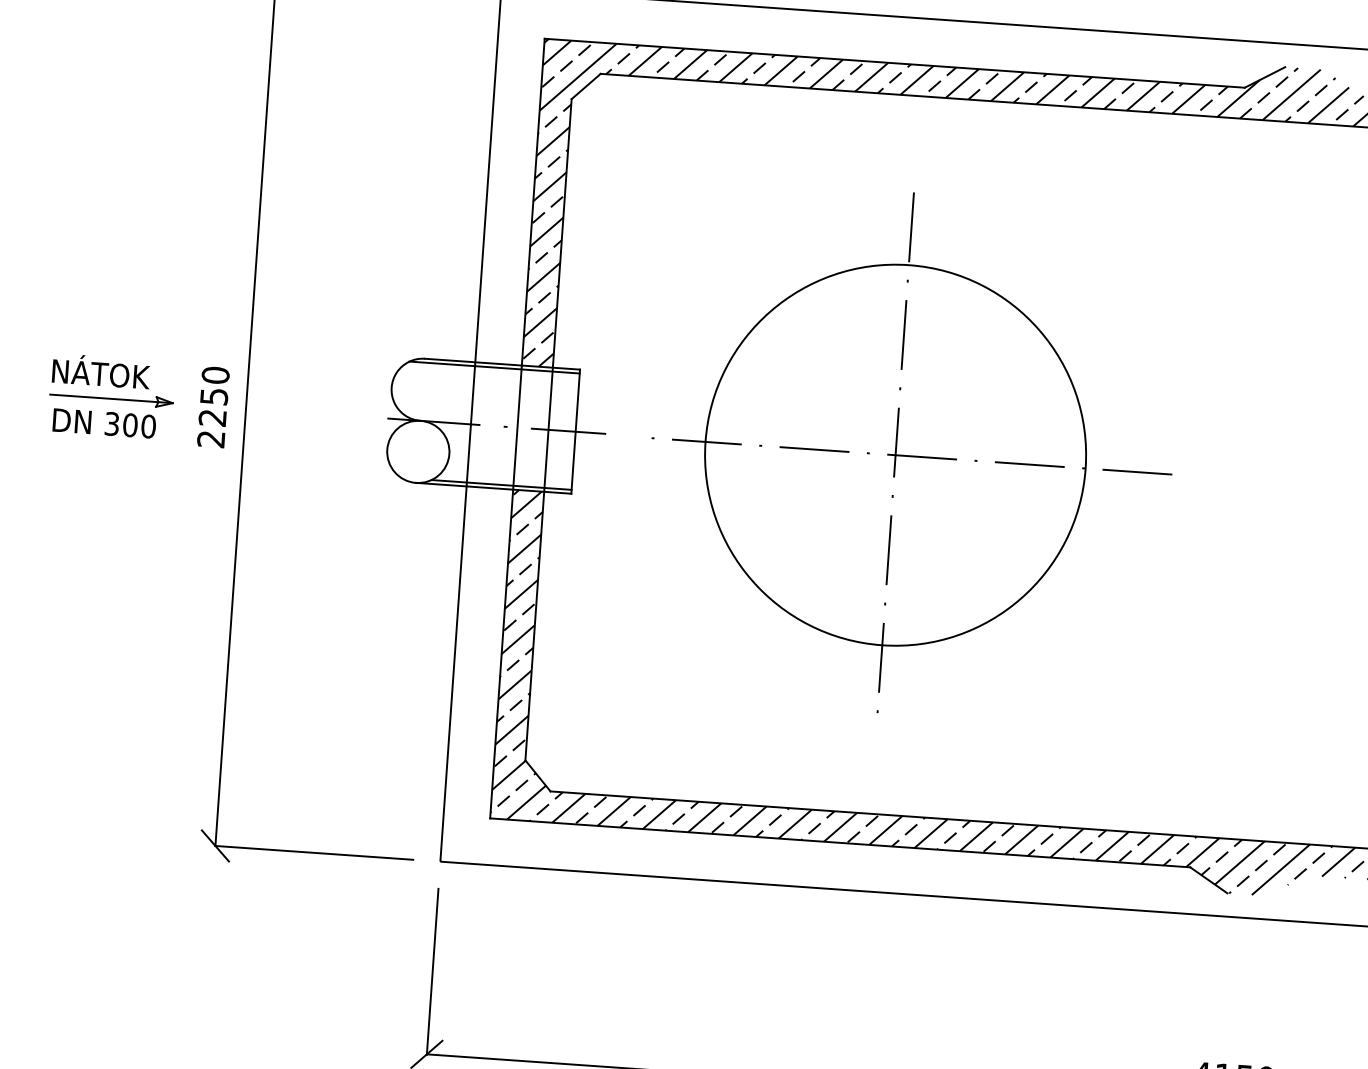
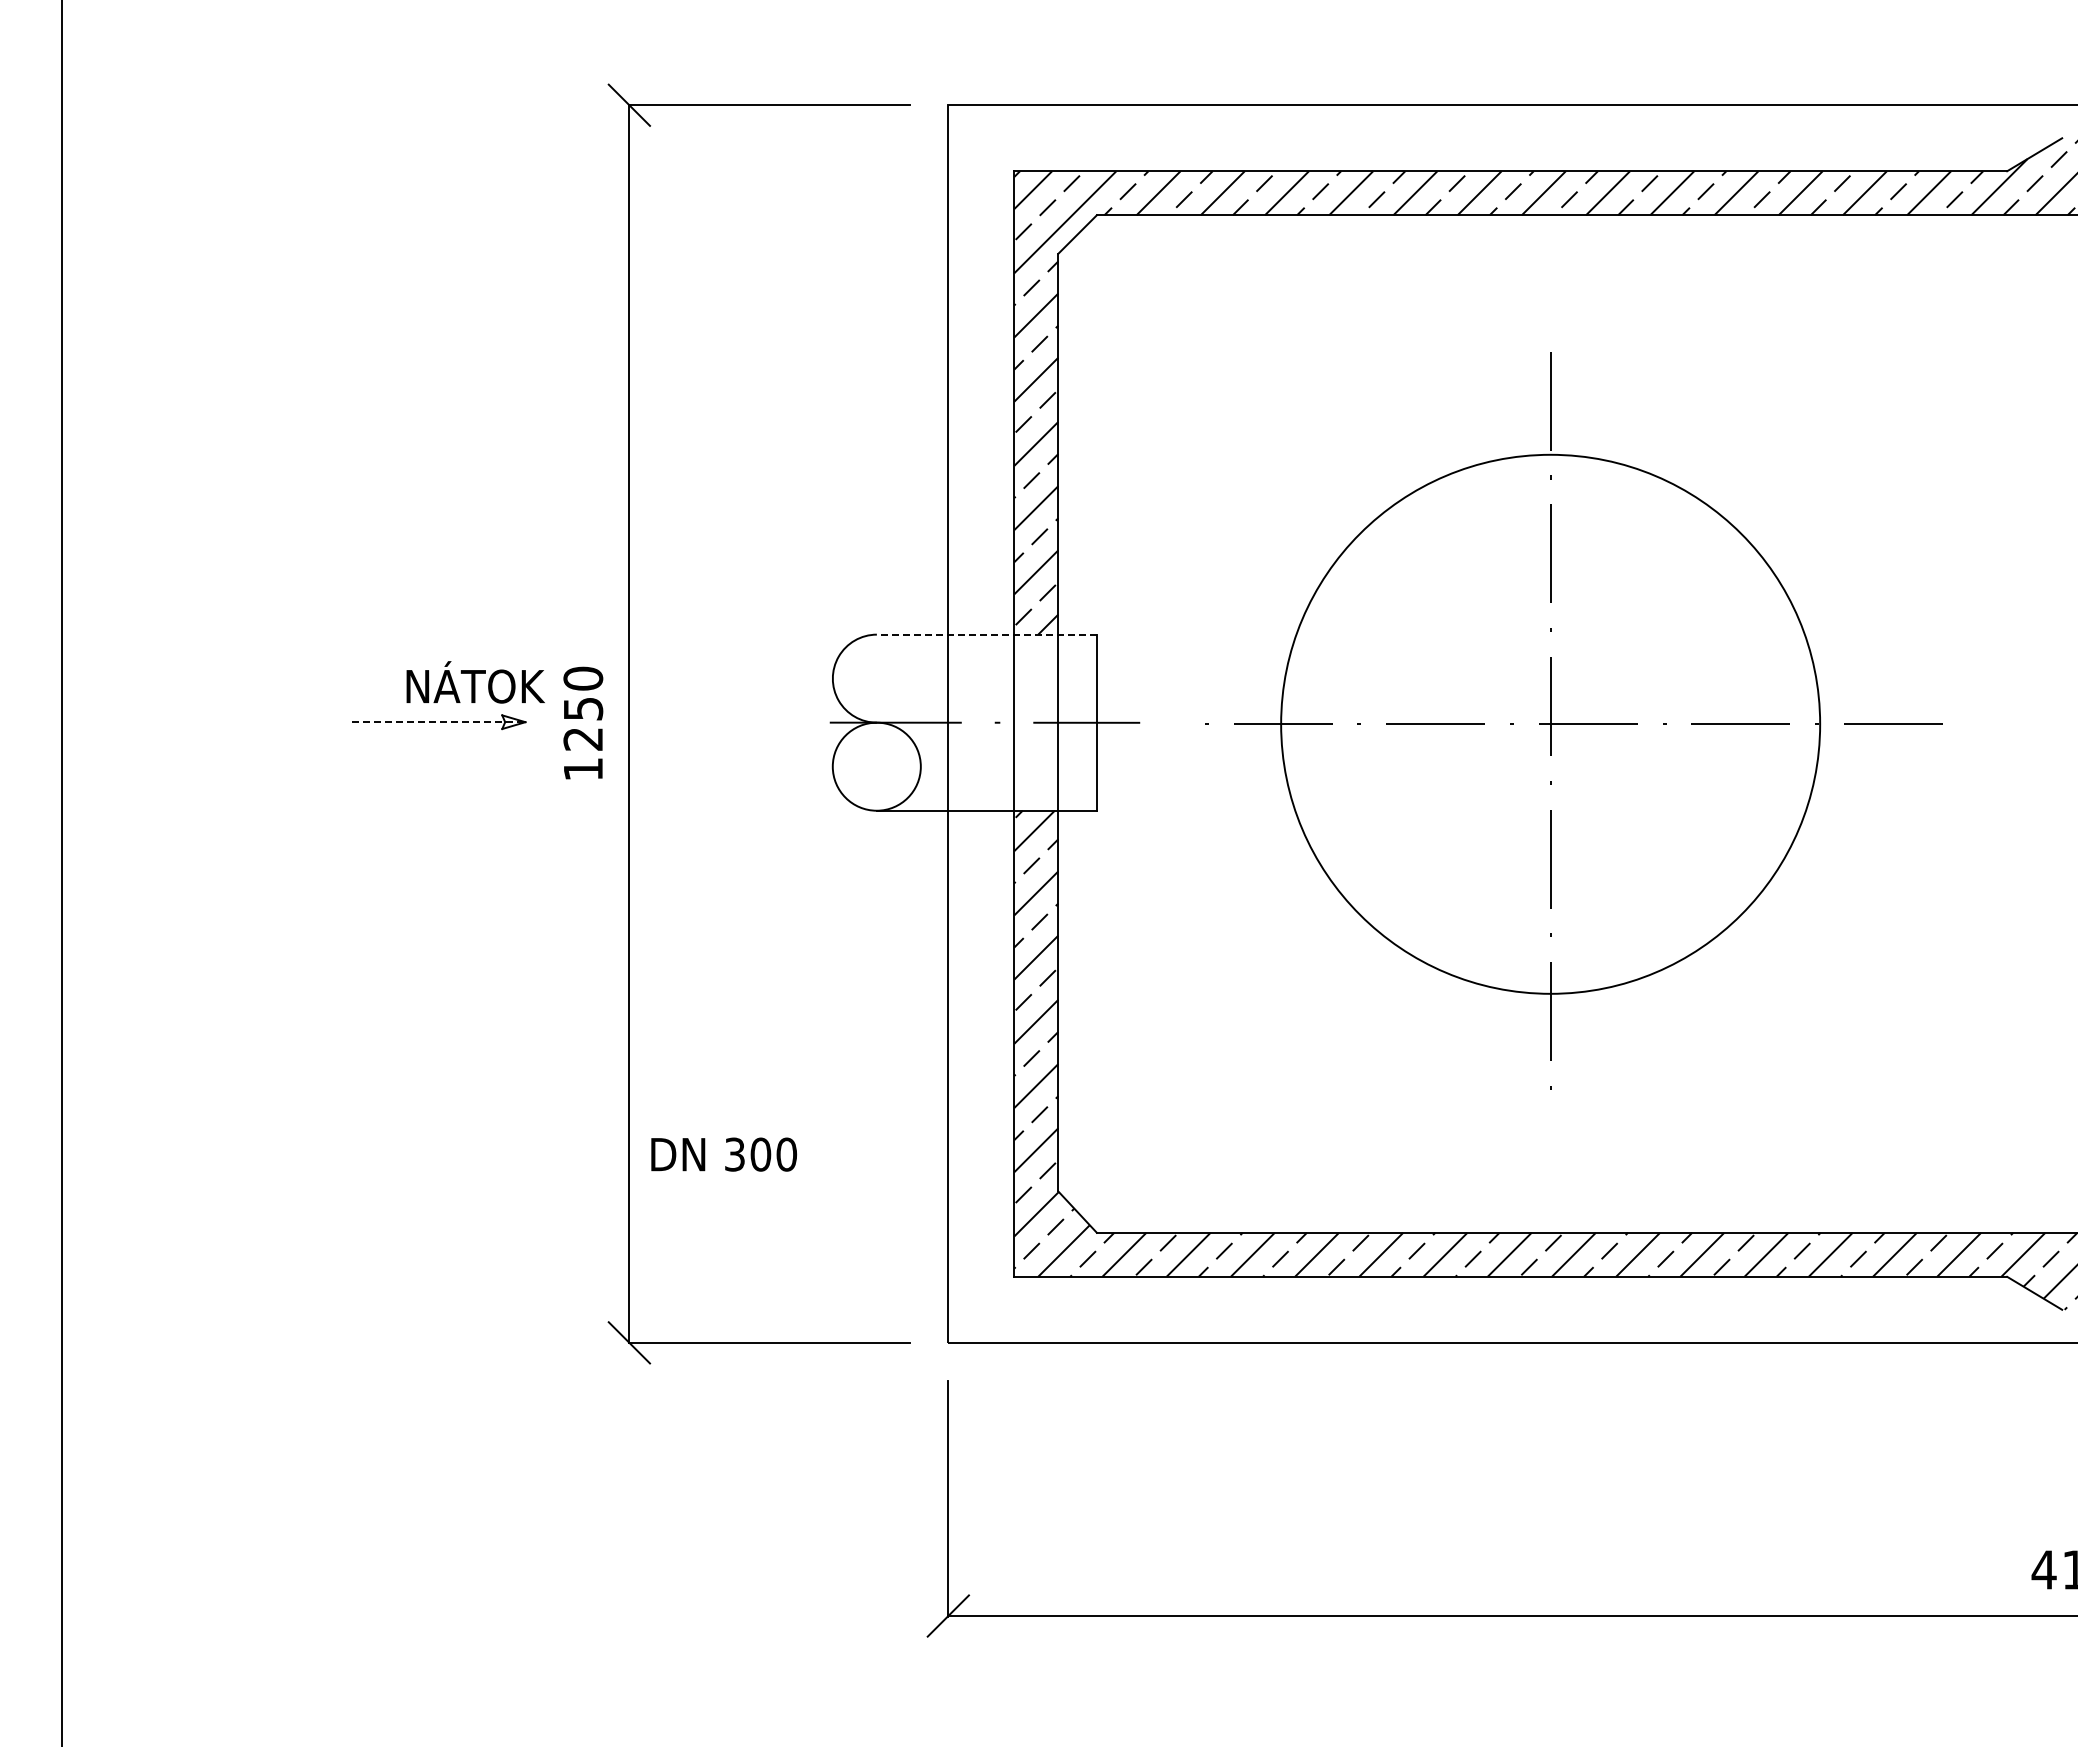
line: (502, 364) -> (986, 634), solid -> dashed
line: (494, 367) -> (975, 640), removed
text: (101, 371) -> (475, 682), moved
line: (111, 399) -> (438, 722), solid -> dashed
text: (104, 423) -> (723, 1154), moved
text: (210, 439) -> (582, 769), 2250 -> 1250
line: (501, 485) -> (997, 805), removed

